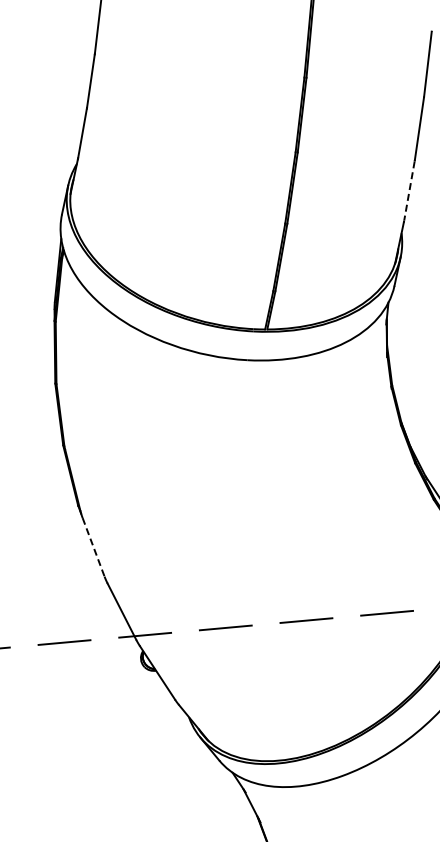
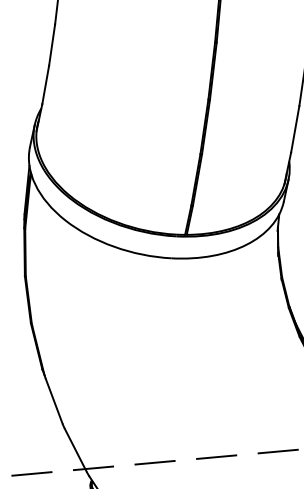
line: (409, 191) -> (295, 129), dashed -> solid
line: (93, 547) -> (54, 401), dashed -> solid

